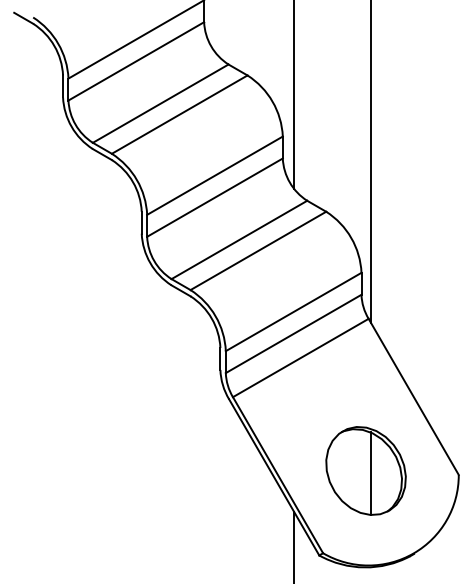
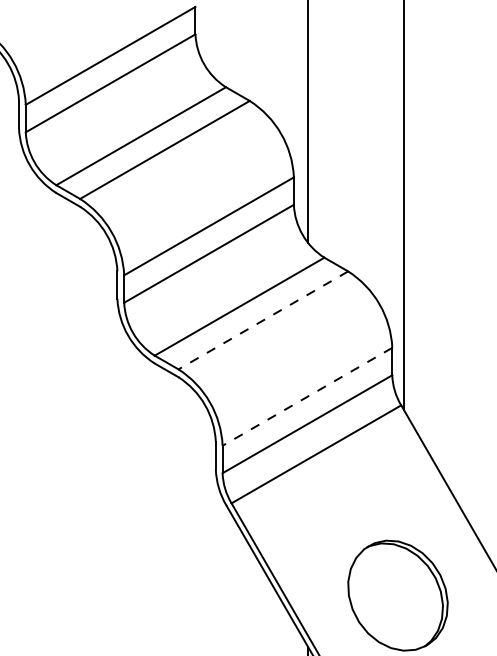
line: (257, 251) -> (262, 321), solid -> dashed
line: (293, 312) -> (307, 397), solid -> dashed
line: (370, 473) -> (403, 598), removed

